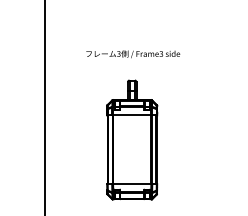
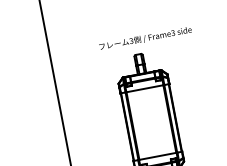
text: (133, 54) -> (145, 38), moved

